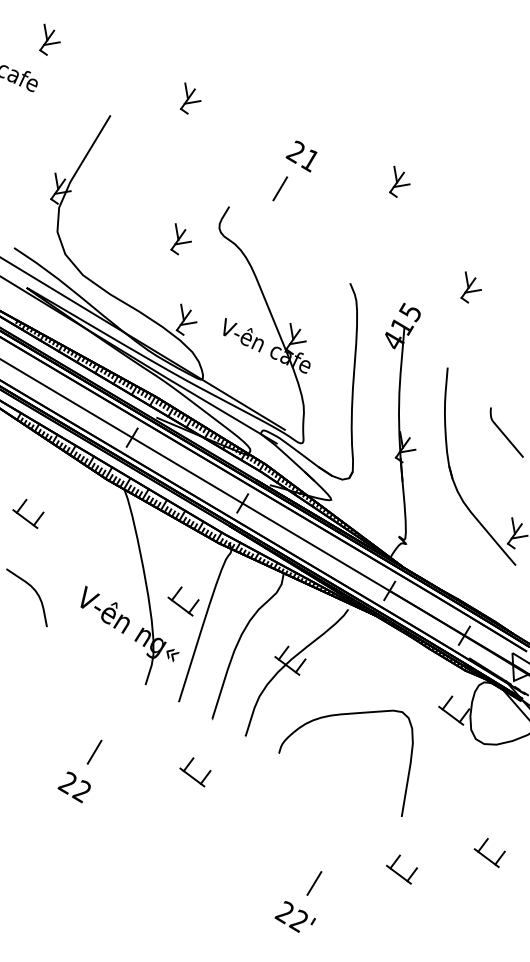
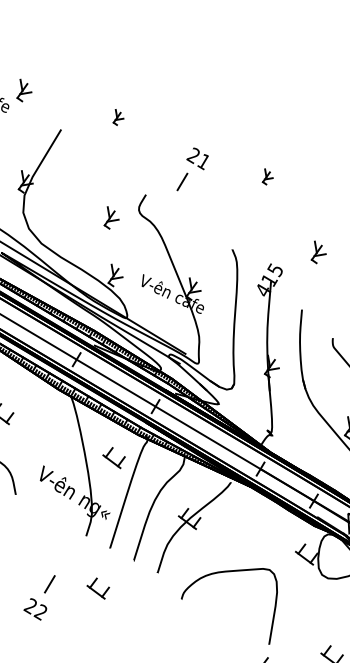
part: (49, 39) -> (24, 90), moved
part: (190, 98) -> (118, 117), size x0.7
part: (399, 181) -> (267, 176), size x0.7
part: (183, 601) -> (114, 458), moved
curve: (343, 715) -> (227, 572), moved
part: (195, 772) -> (98, 588), moved

